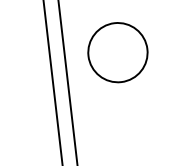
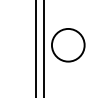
circle: (118, 53) -> (68, 45), moved

